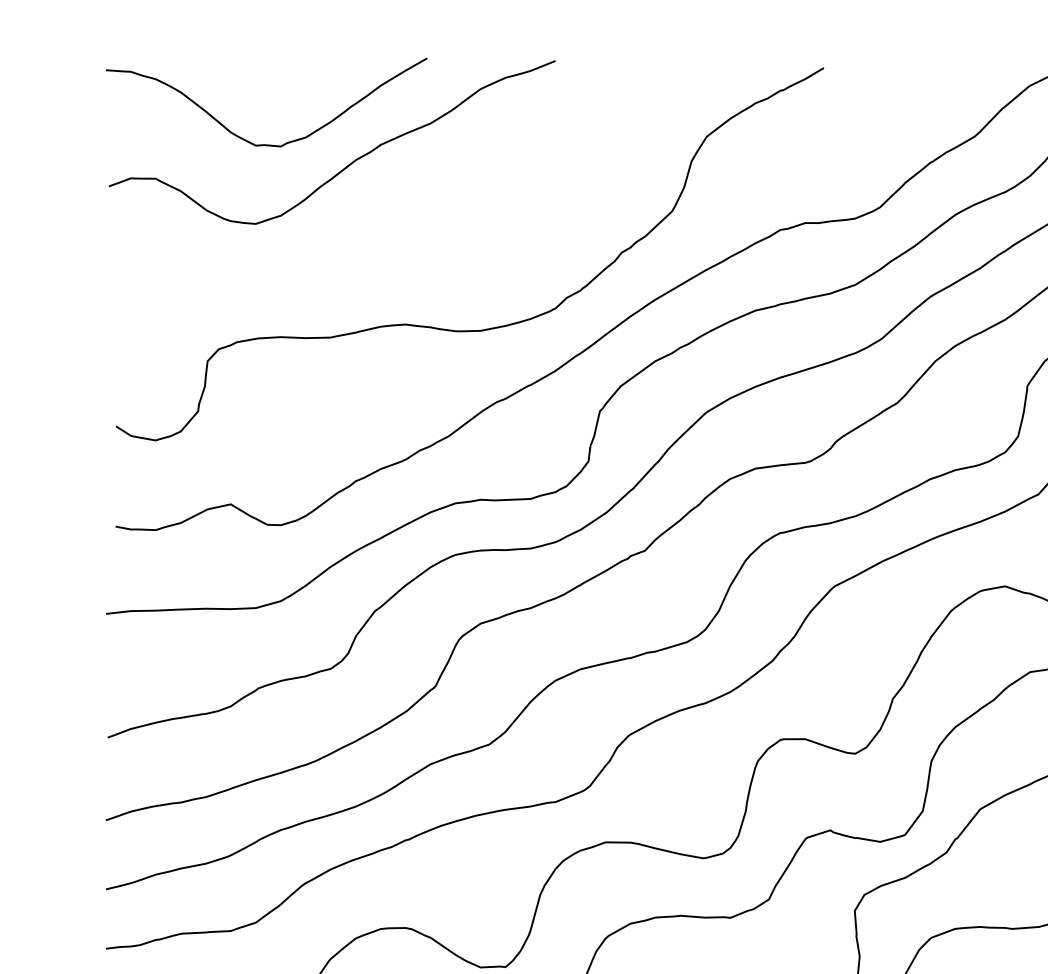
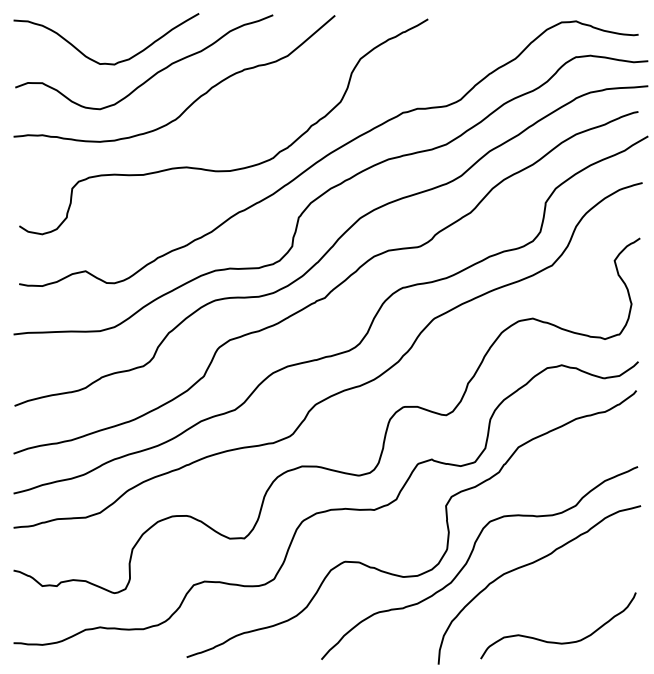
curve: (420, 206) -> (195, 99), added

